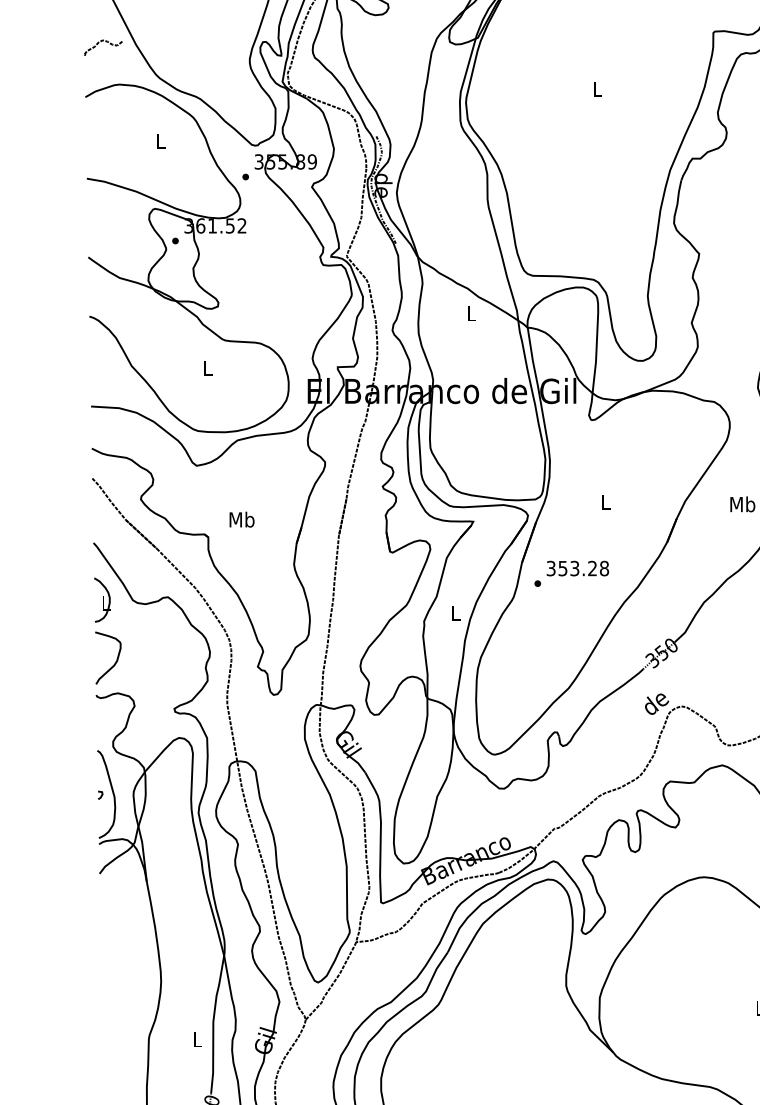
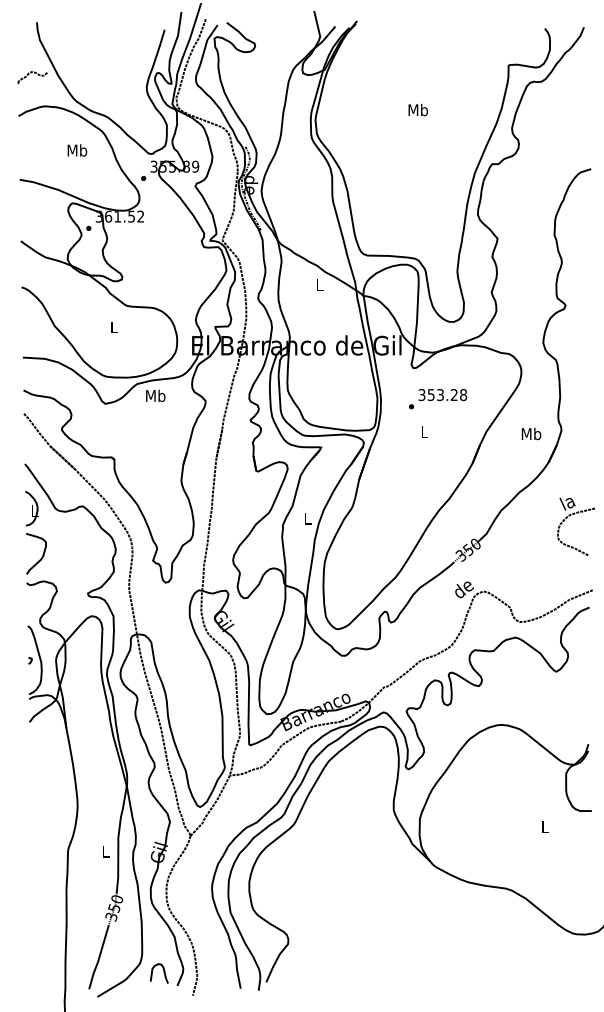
text: (596, 88) -> (417, 109), L -> Mb
text: (160, 141) -> (77, 150), L -> Mb
text: (241, 519) -> (155, 395), moved
text: (572, 574) -> (438, 399), moved

